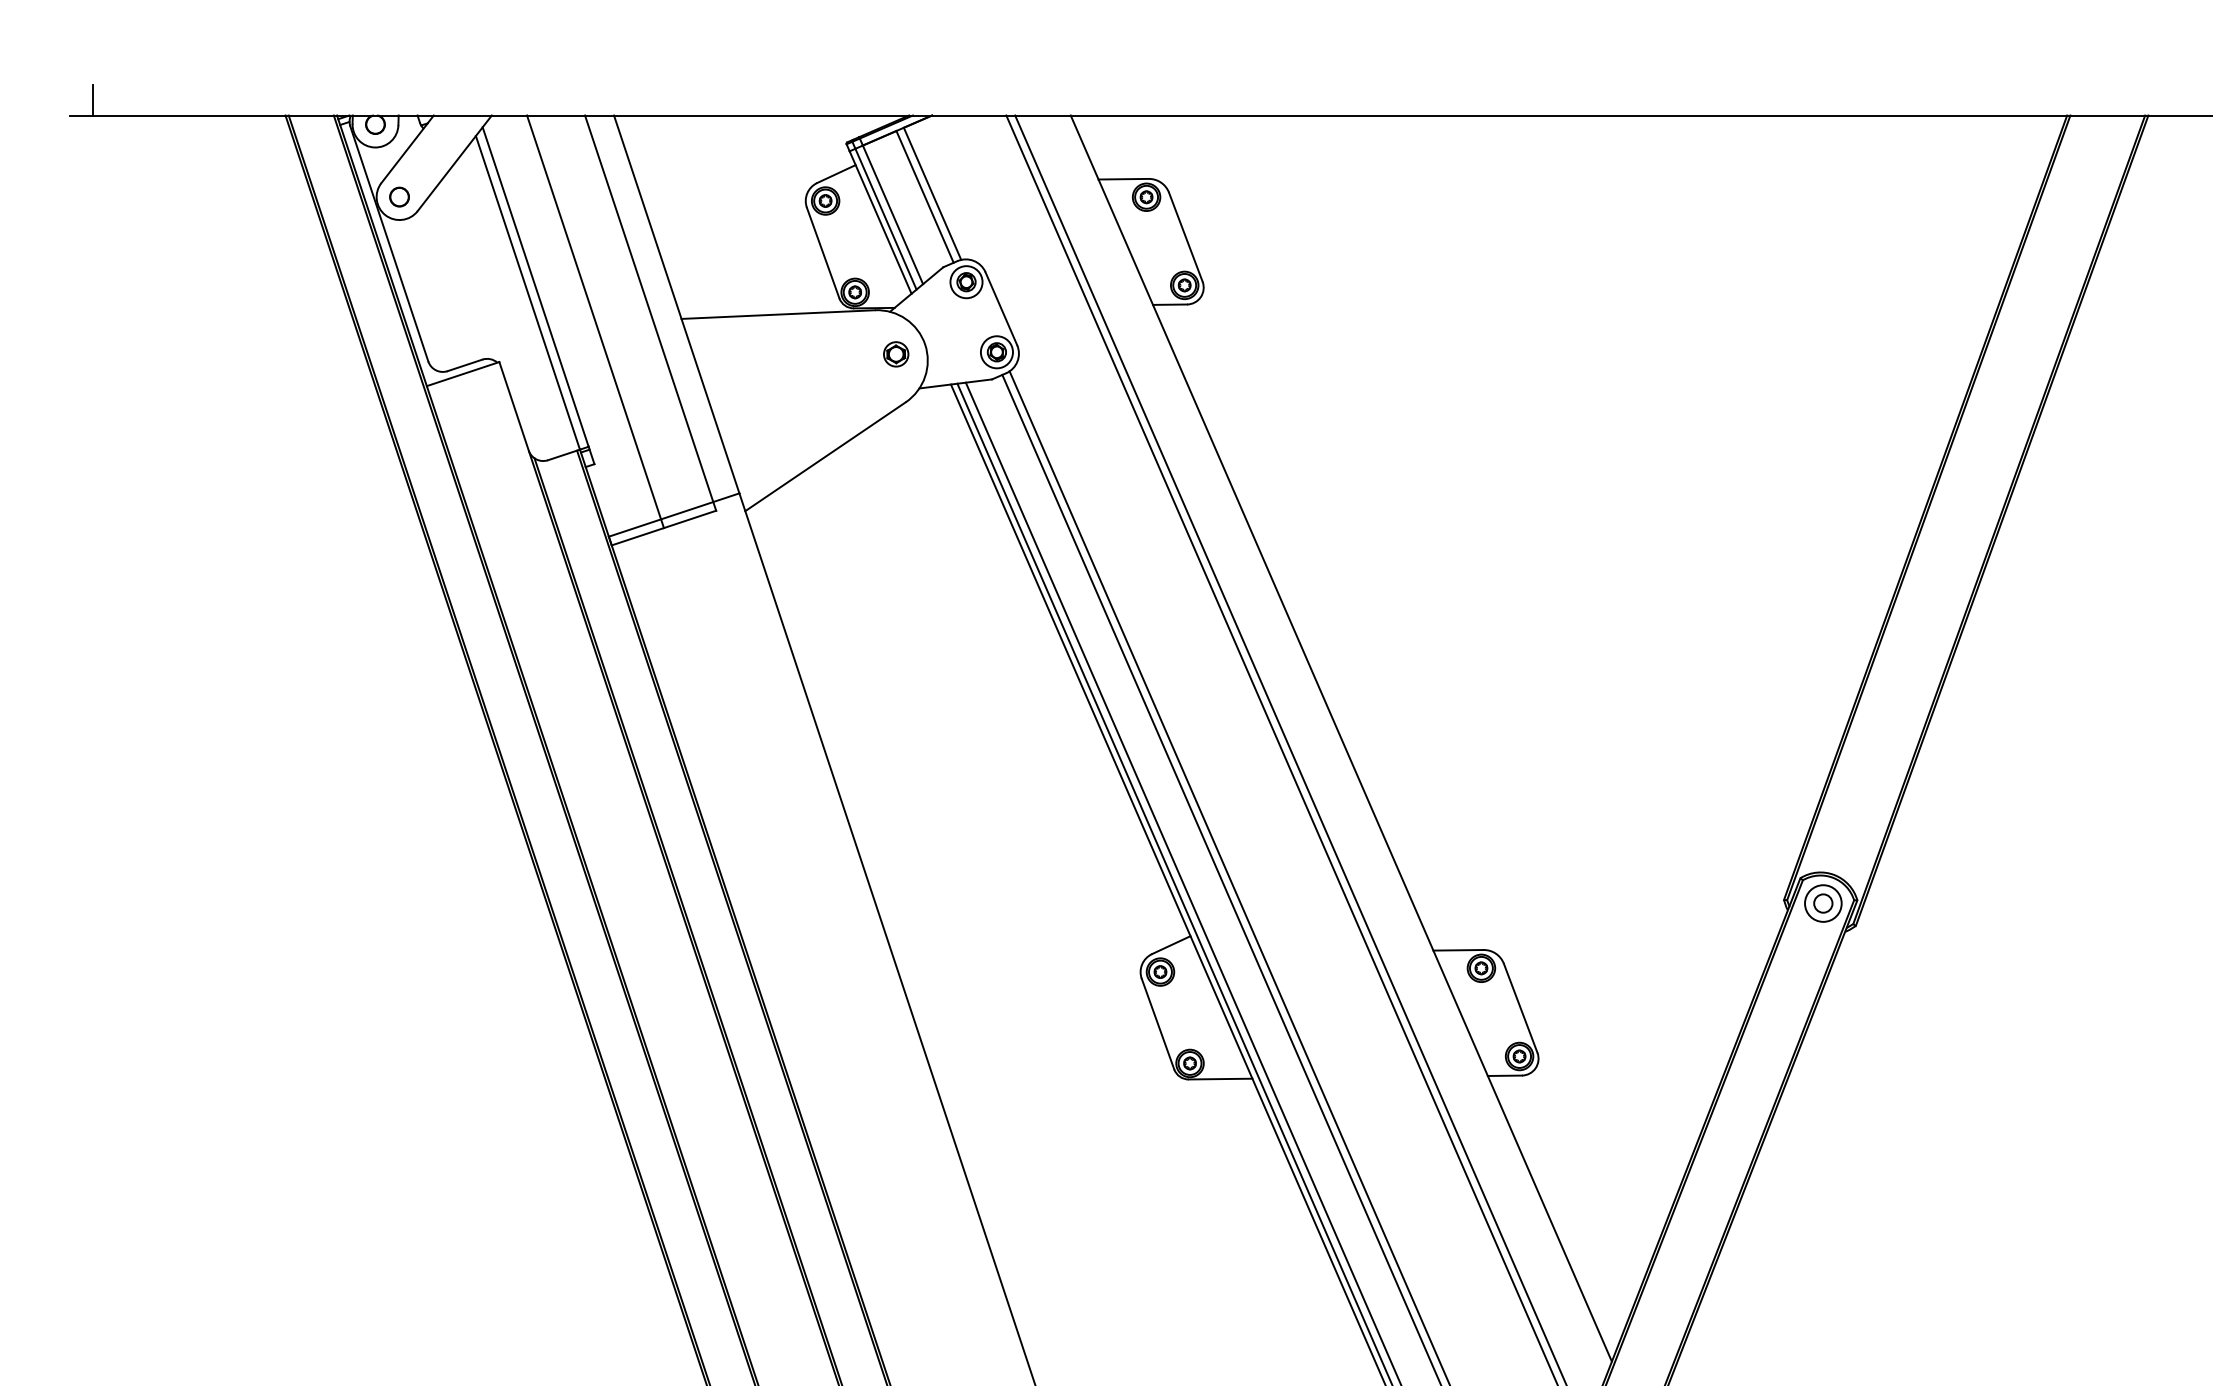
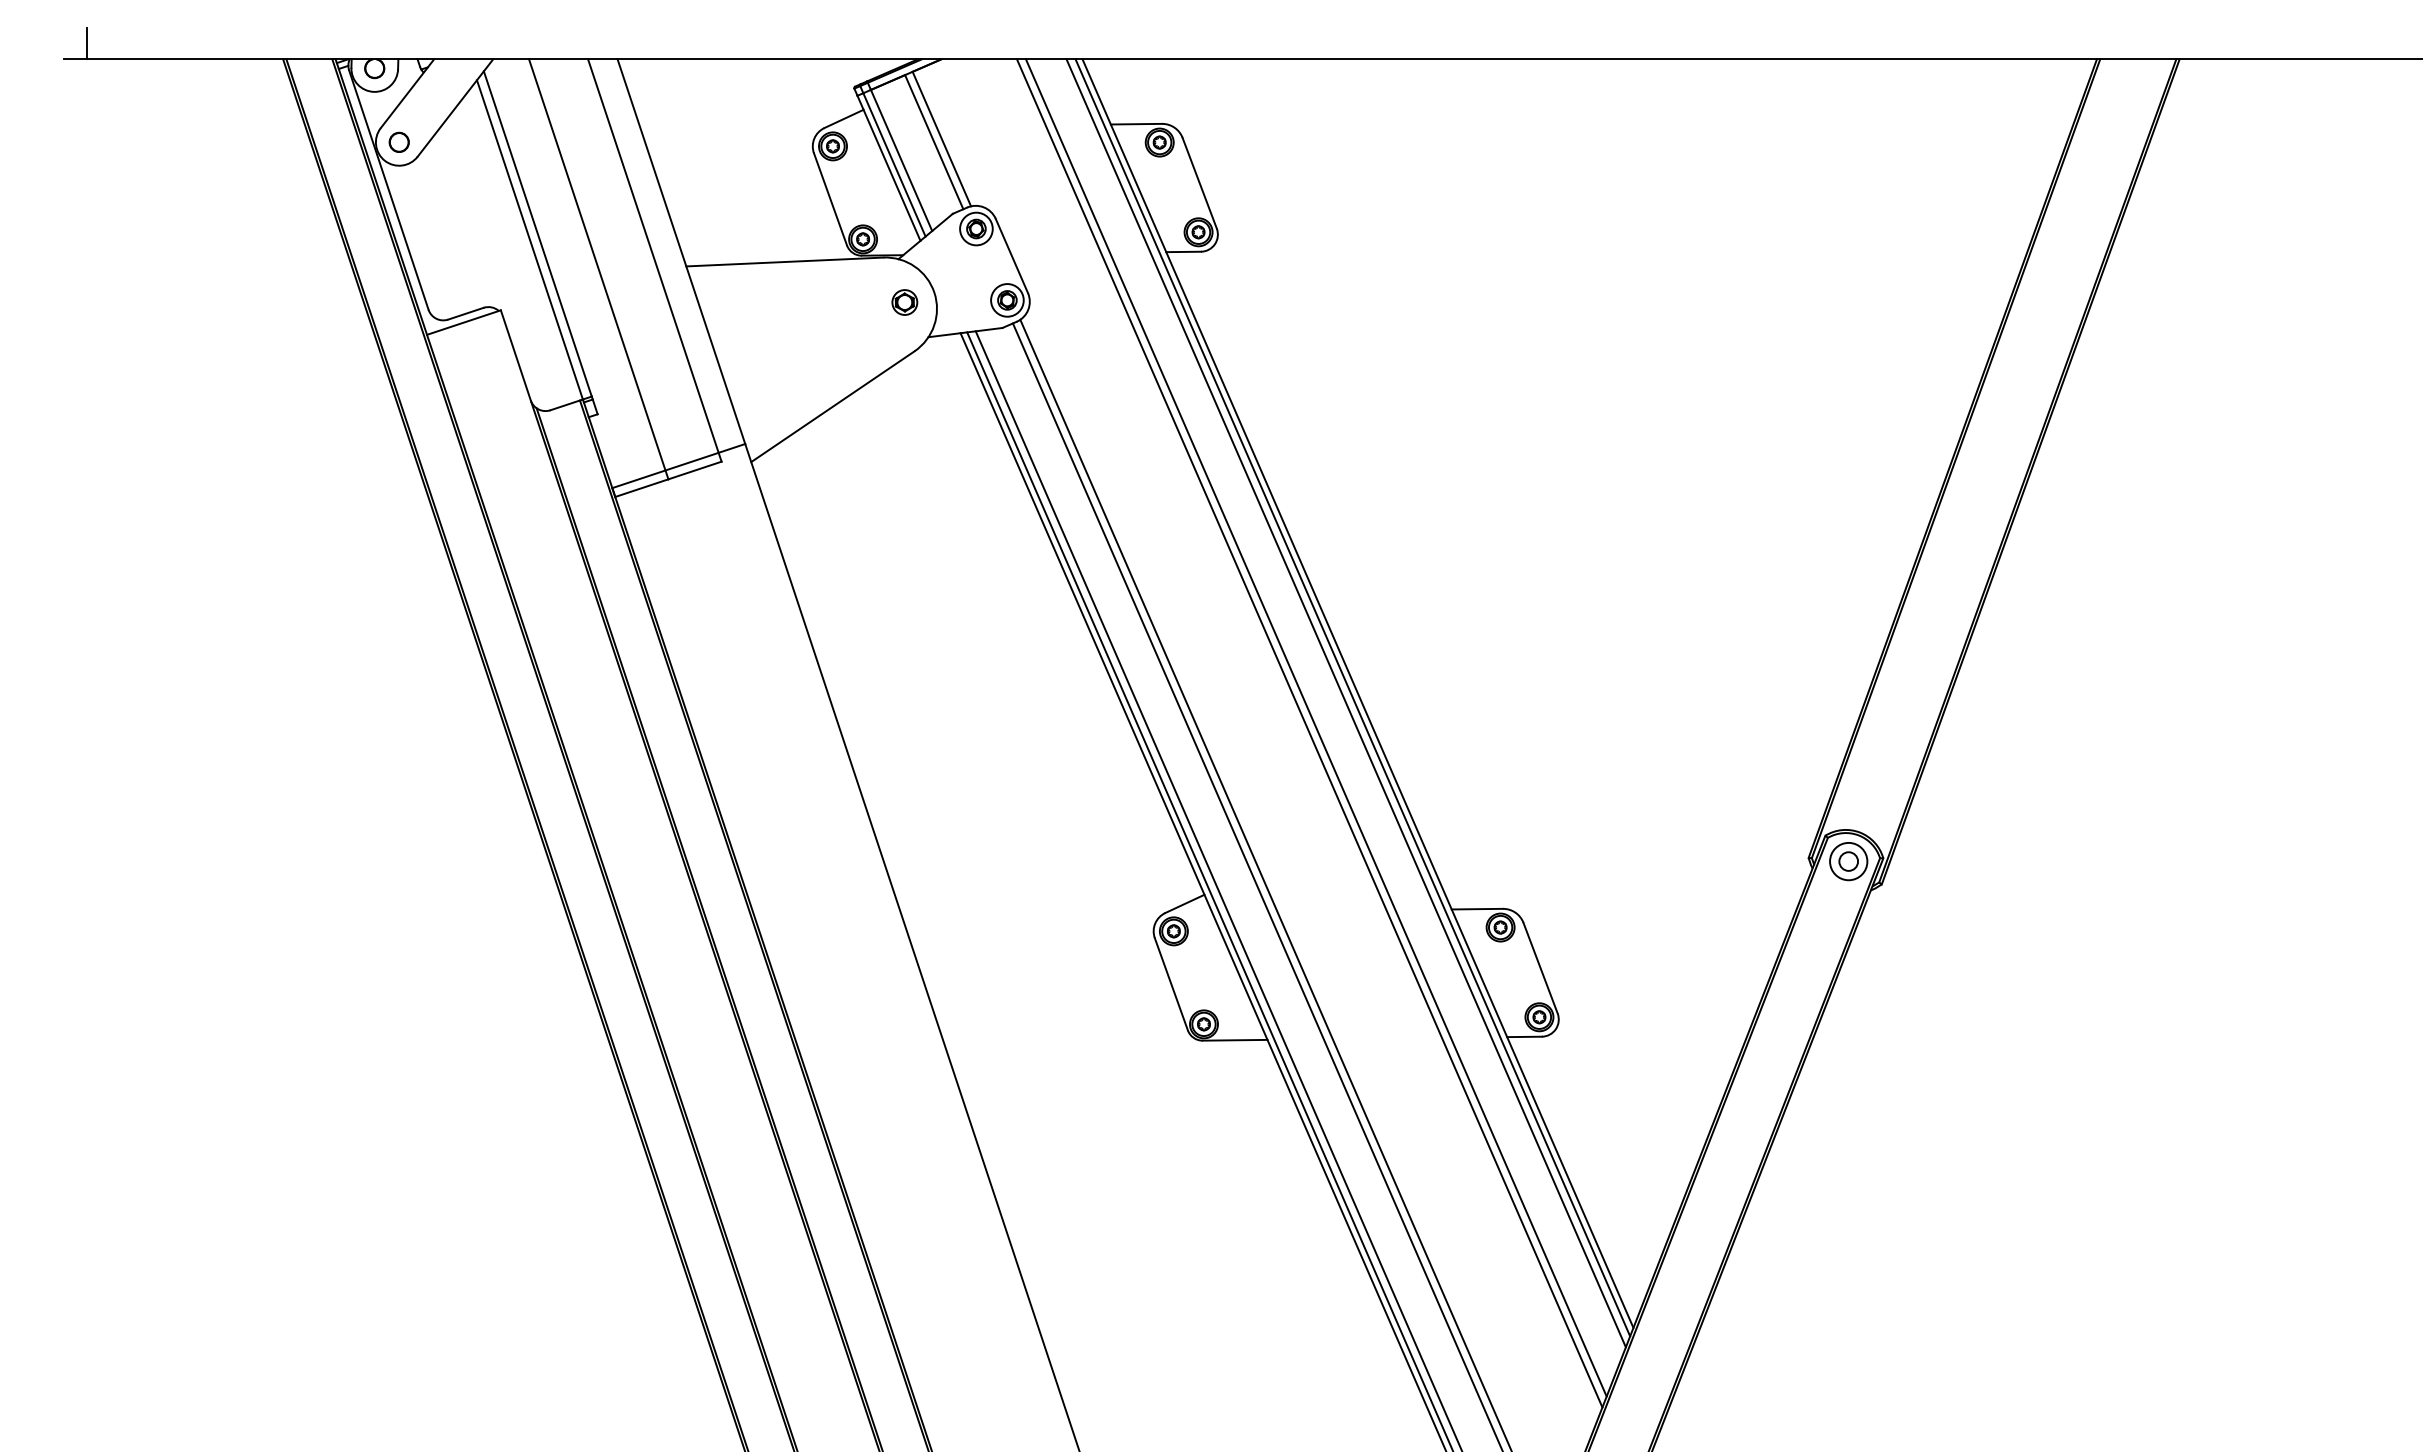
line: (1335, 742) -> (1352, 697), added
line: (1329, 748) -> (1345, 703), added

